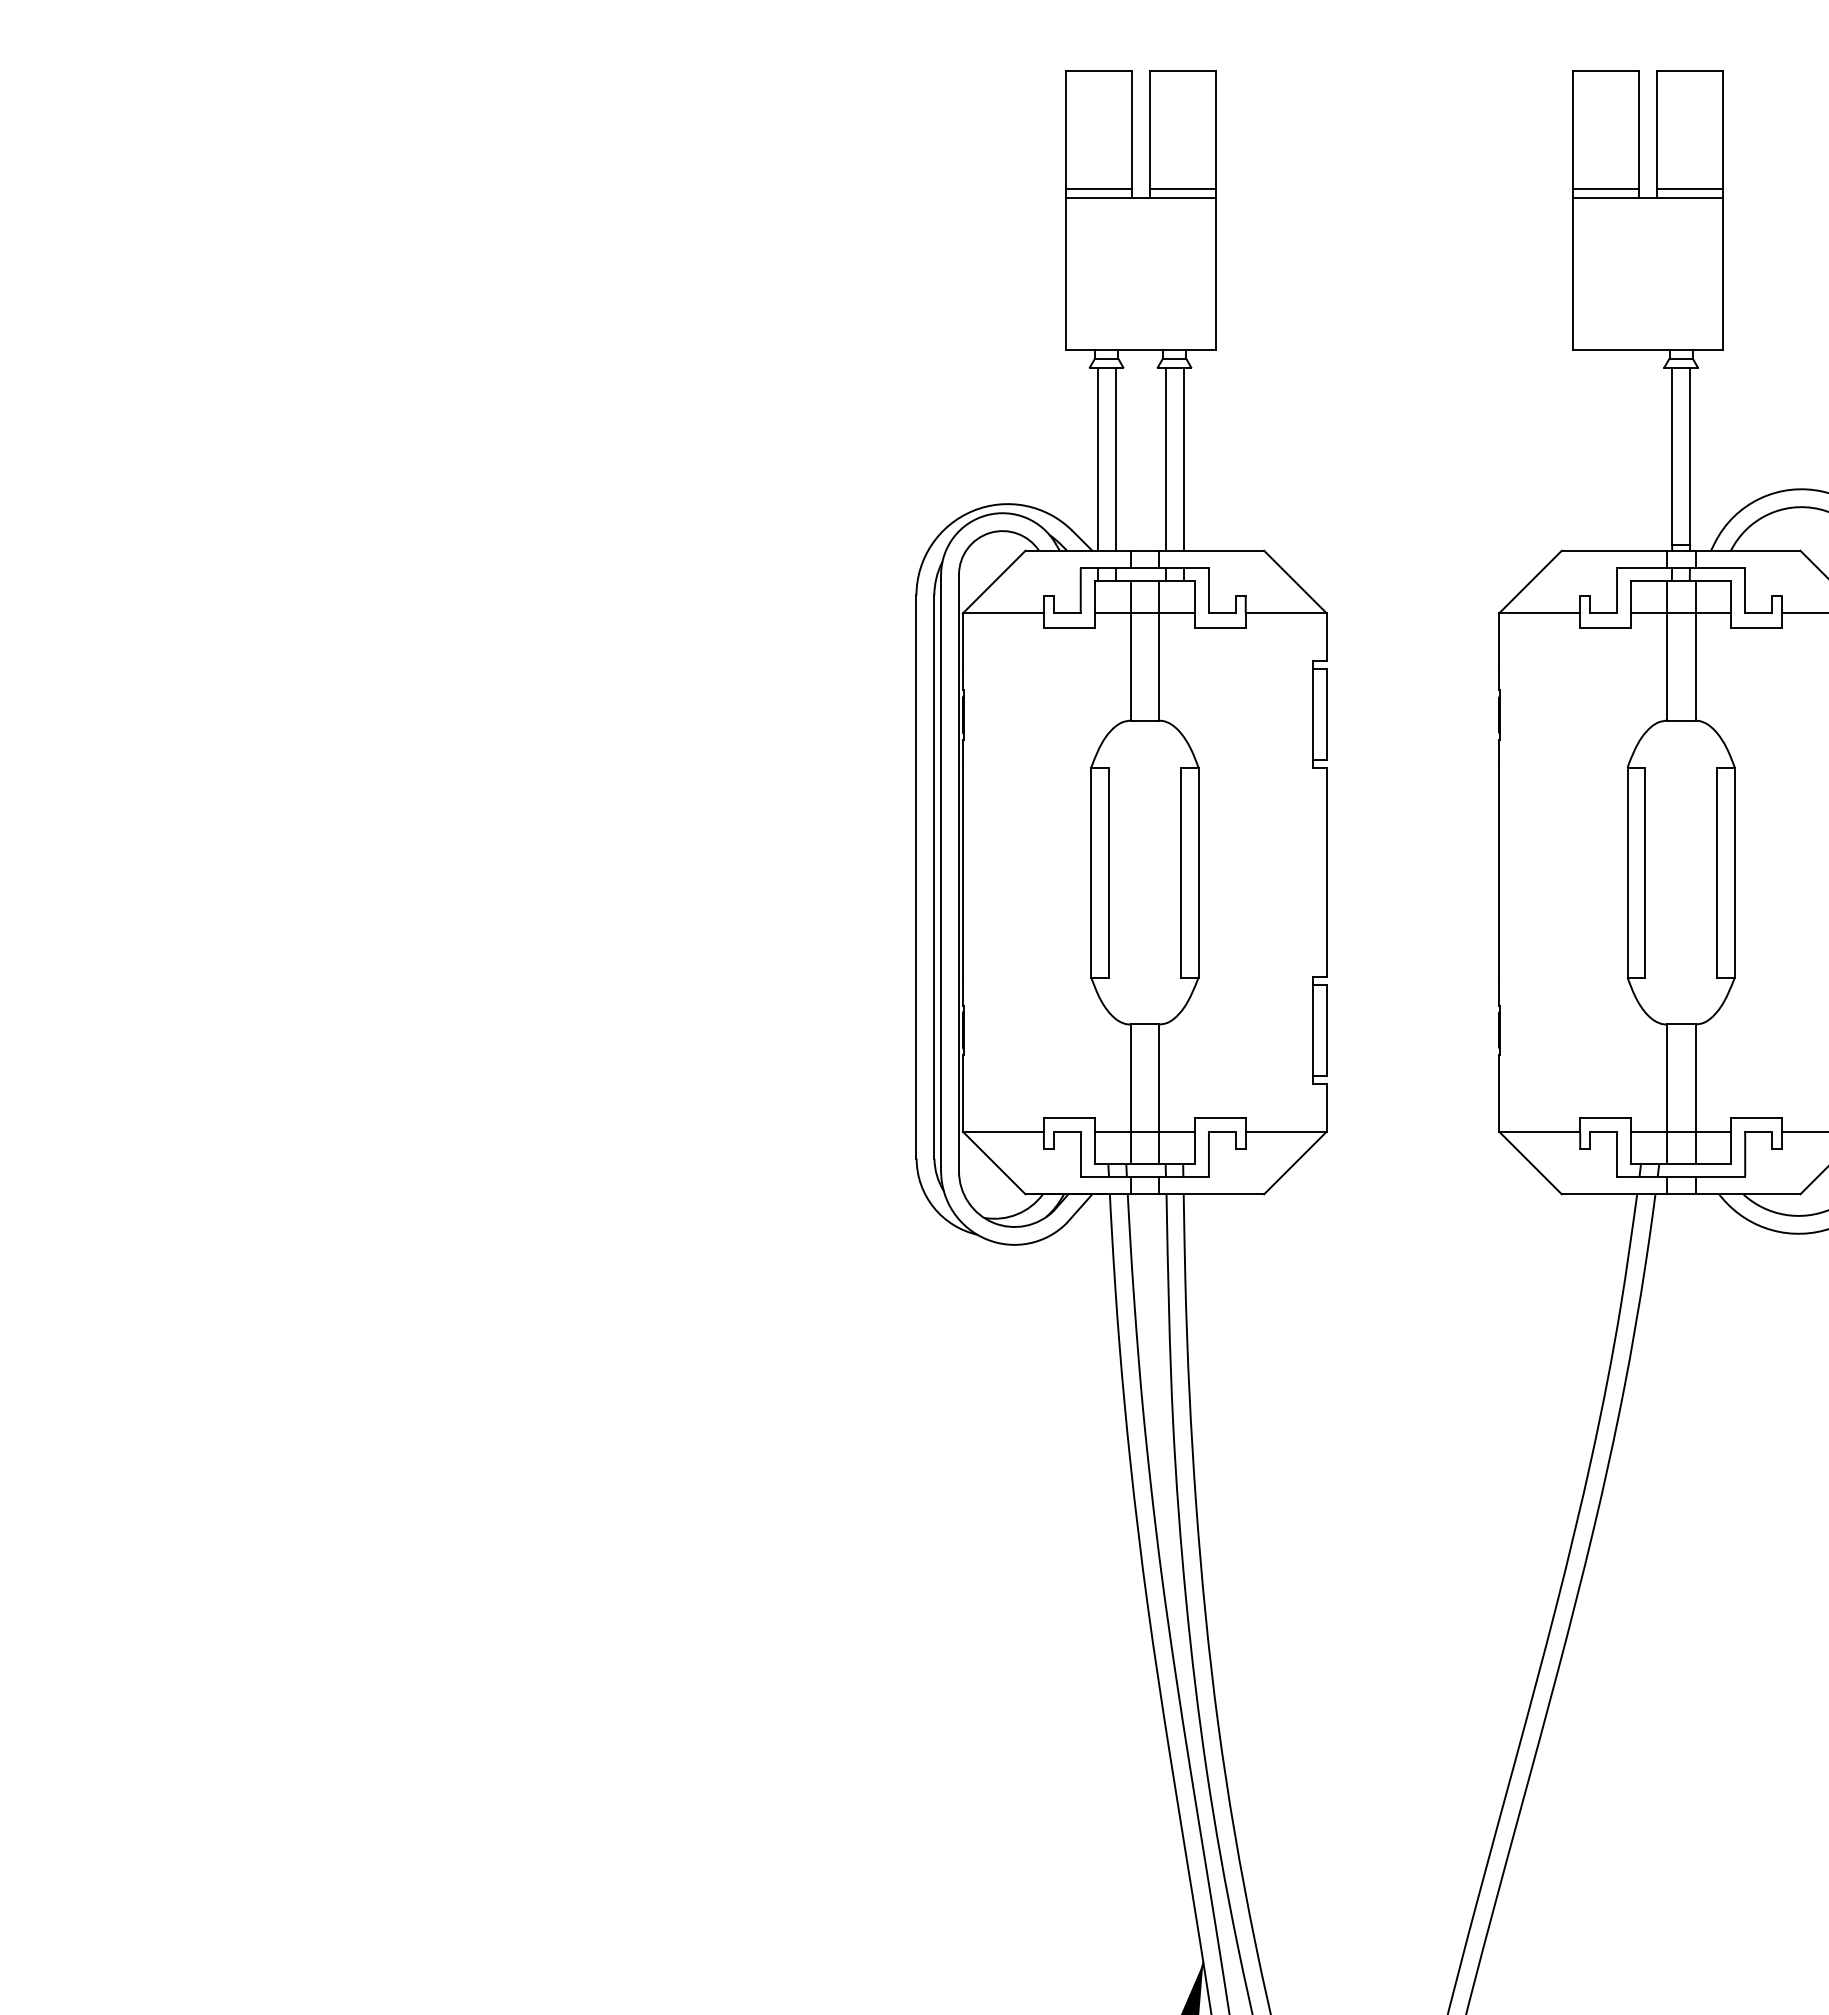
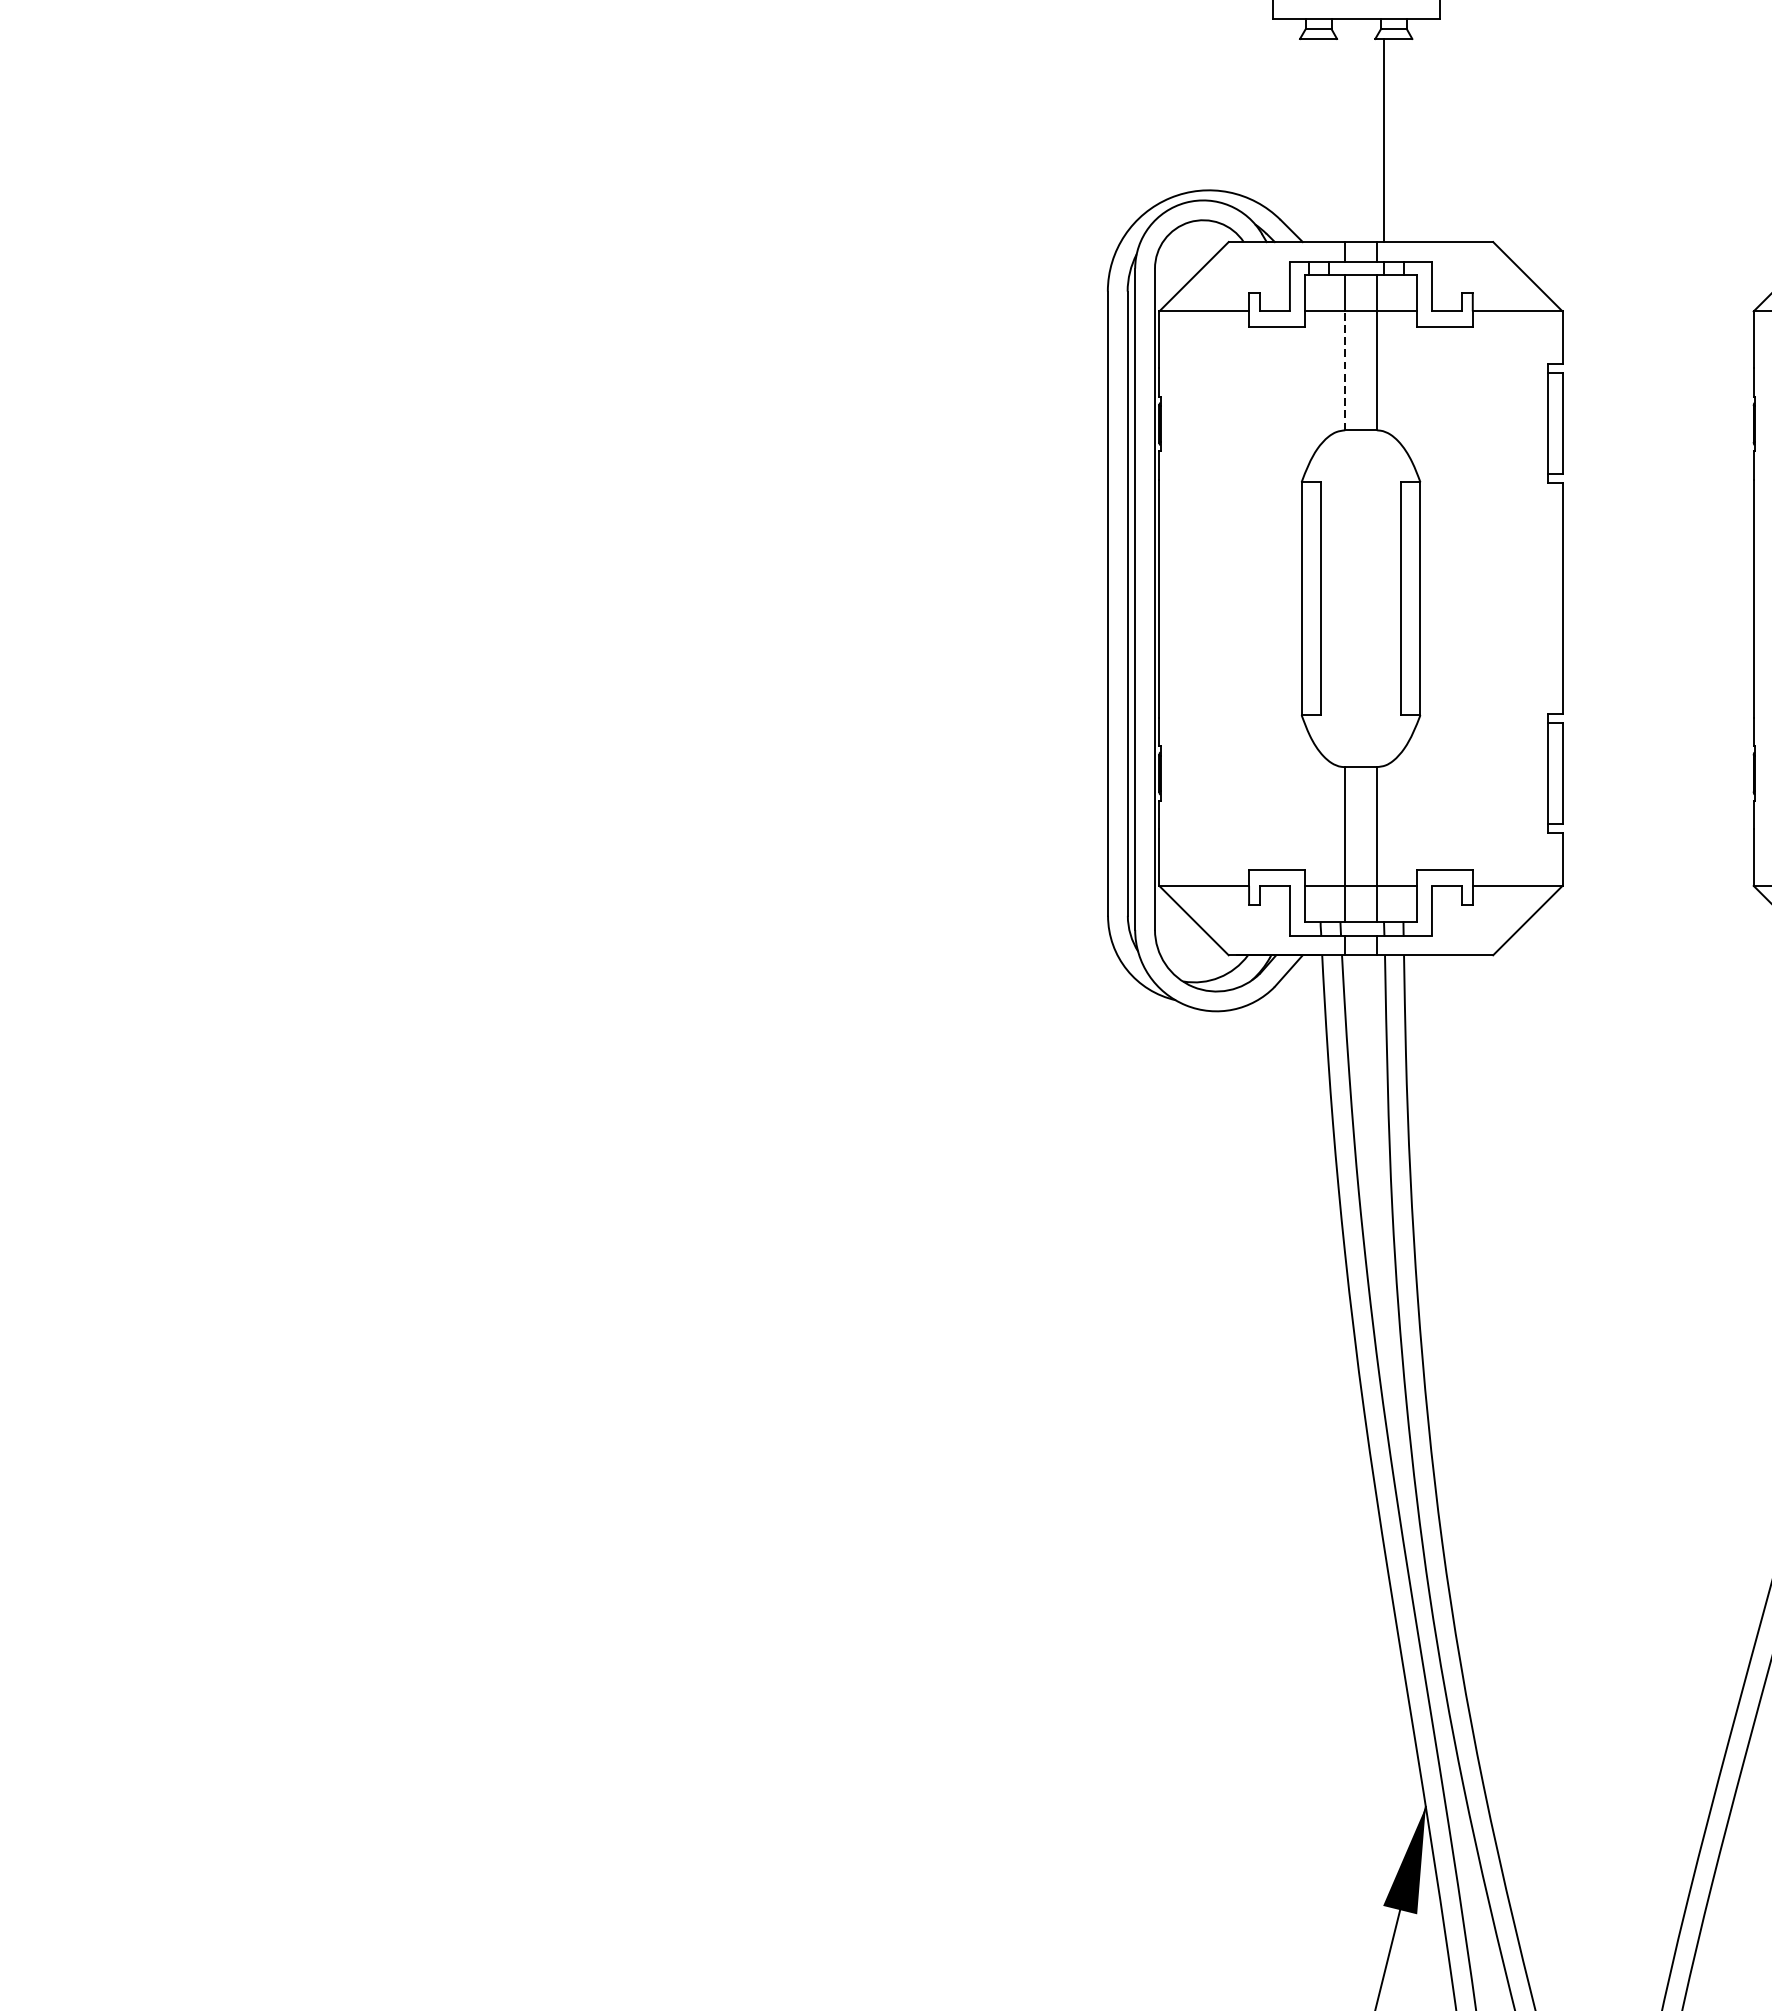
line: (1097, 458) -> (1308, 139), removed
line: (1115, 458) -> (1328, 139), removed
line: (1183, 458) -> (1403, 139), removed
line: (1130, 666) -> (1345, 370), solid -> dashed

